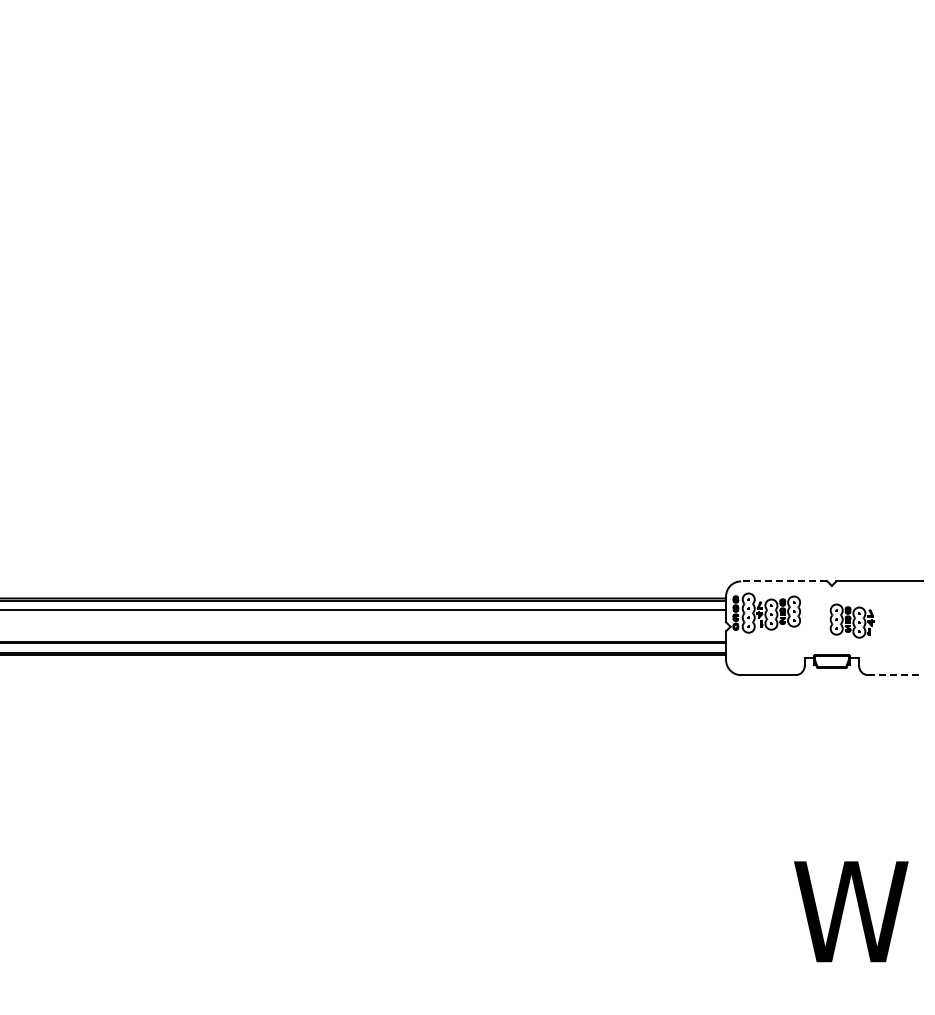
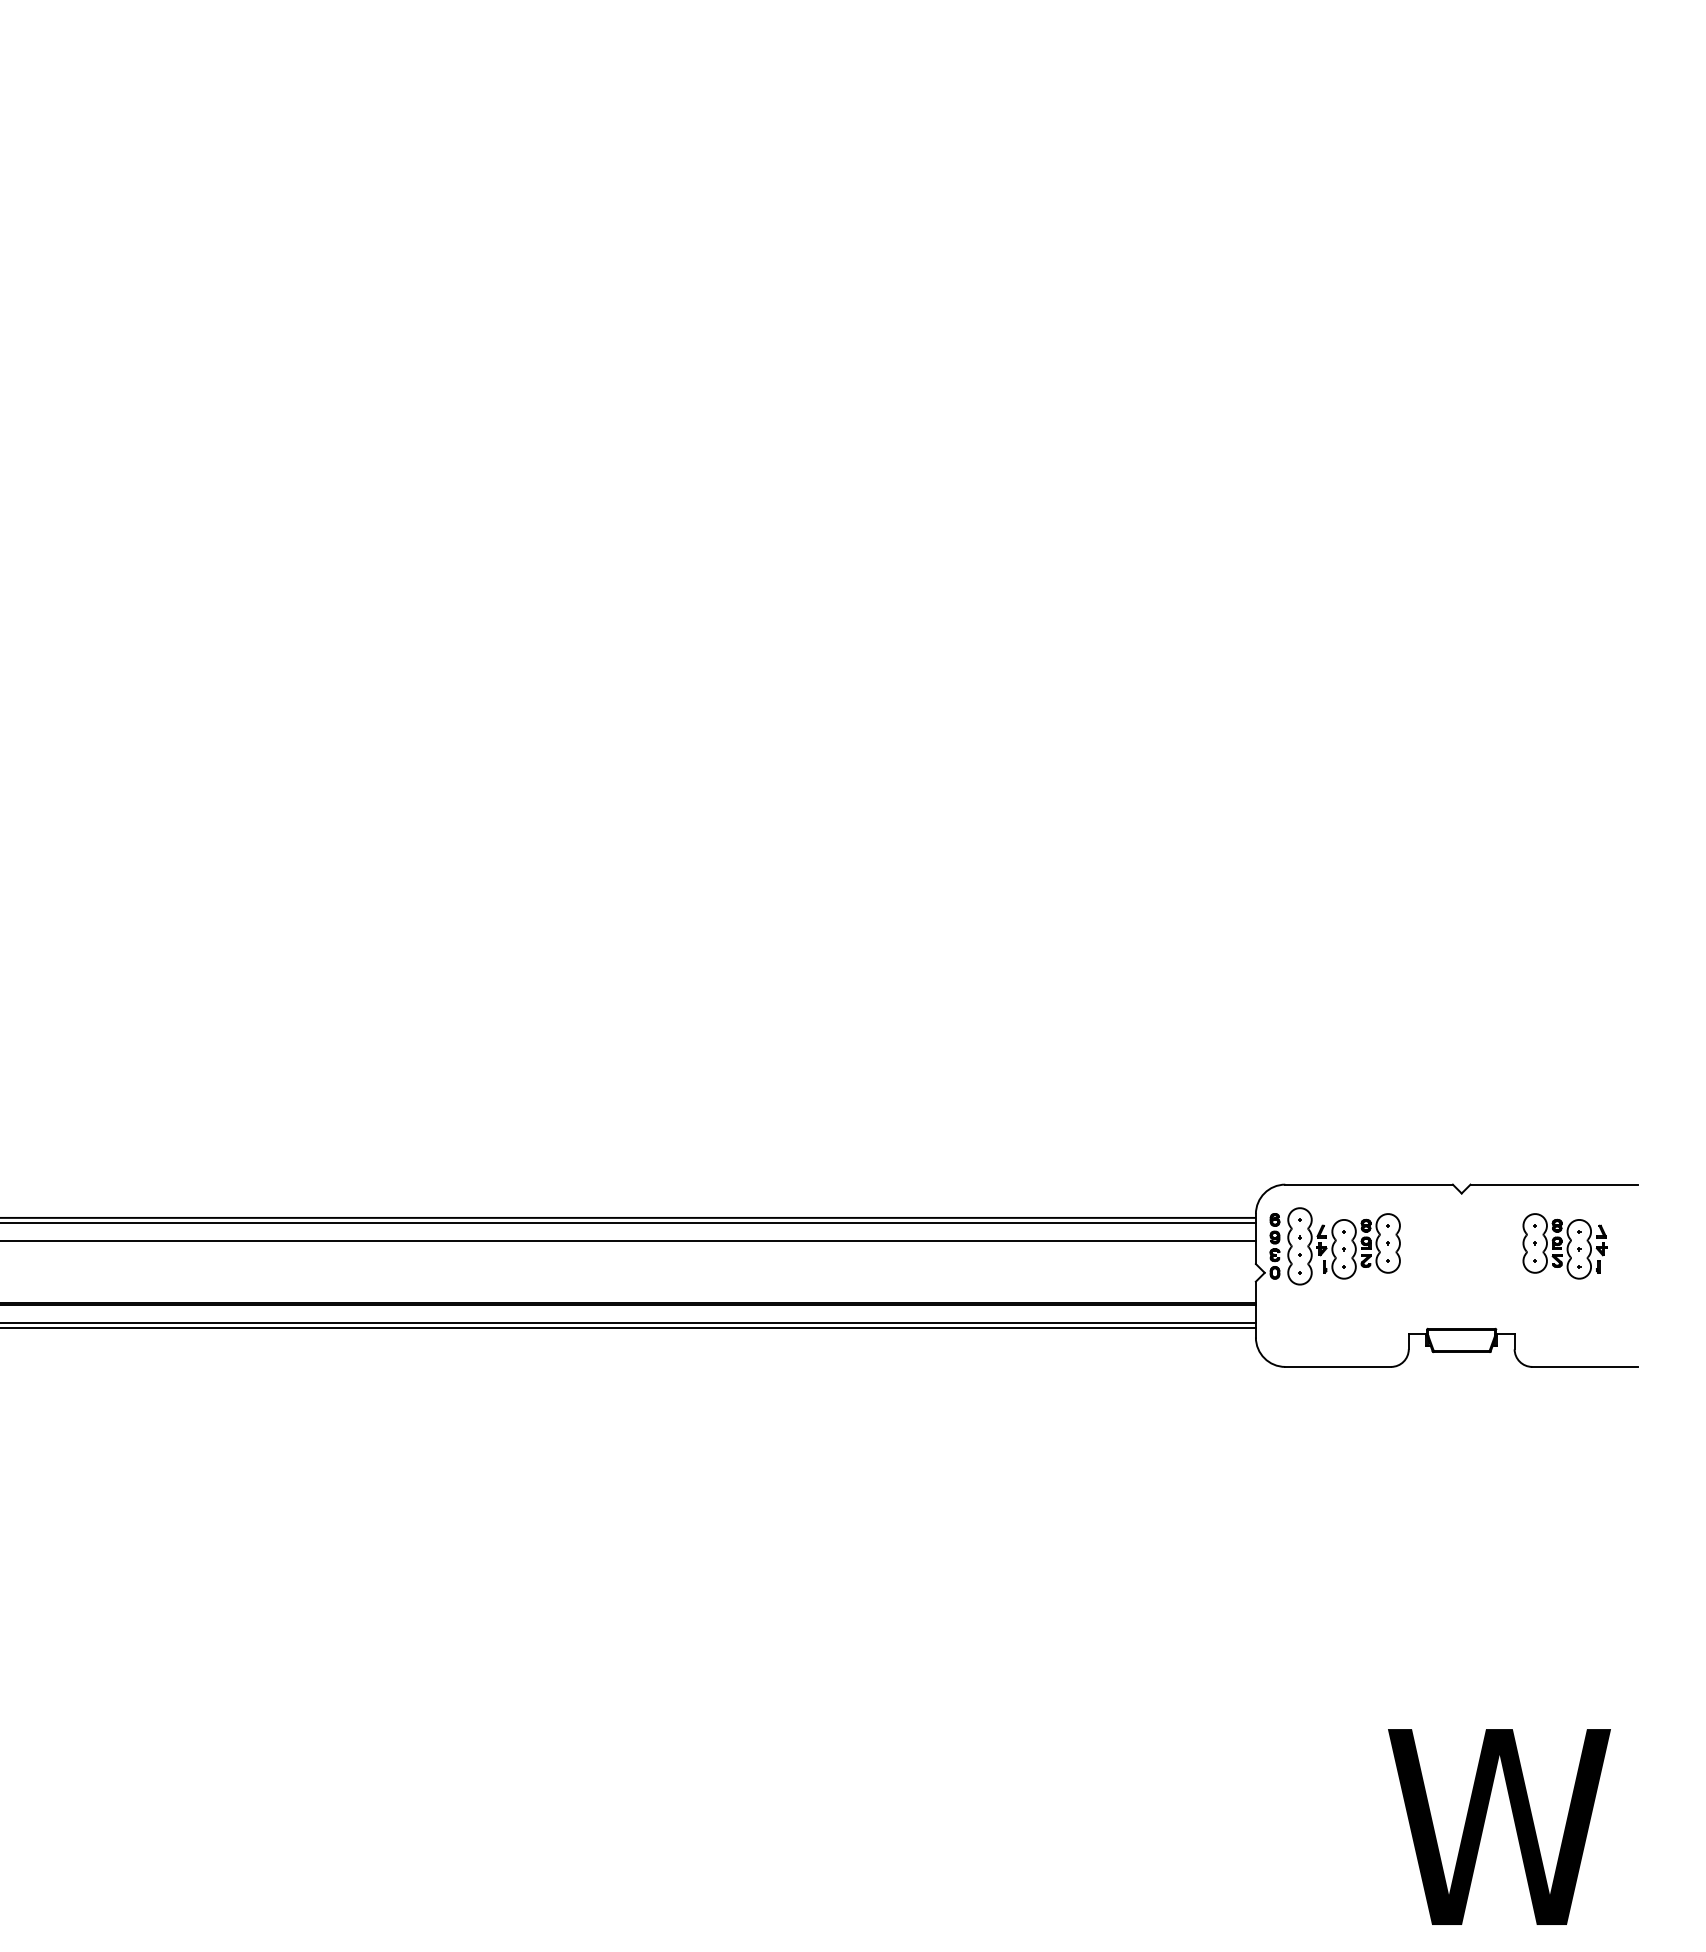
line: (783, 581) -> (1367, 1184), dashed -> solid
part: (851, 620) -> (1563, 1245), moved
line: (895, 675) -> (1585, 1367), dashed -> solid

